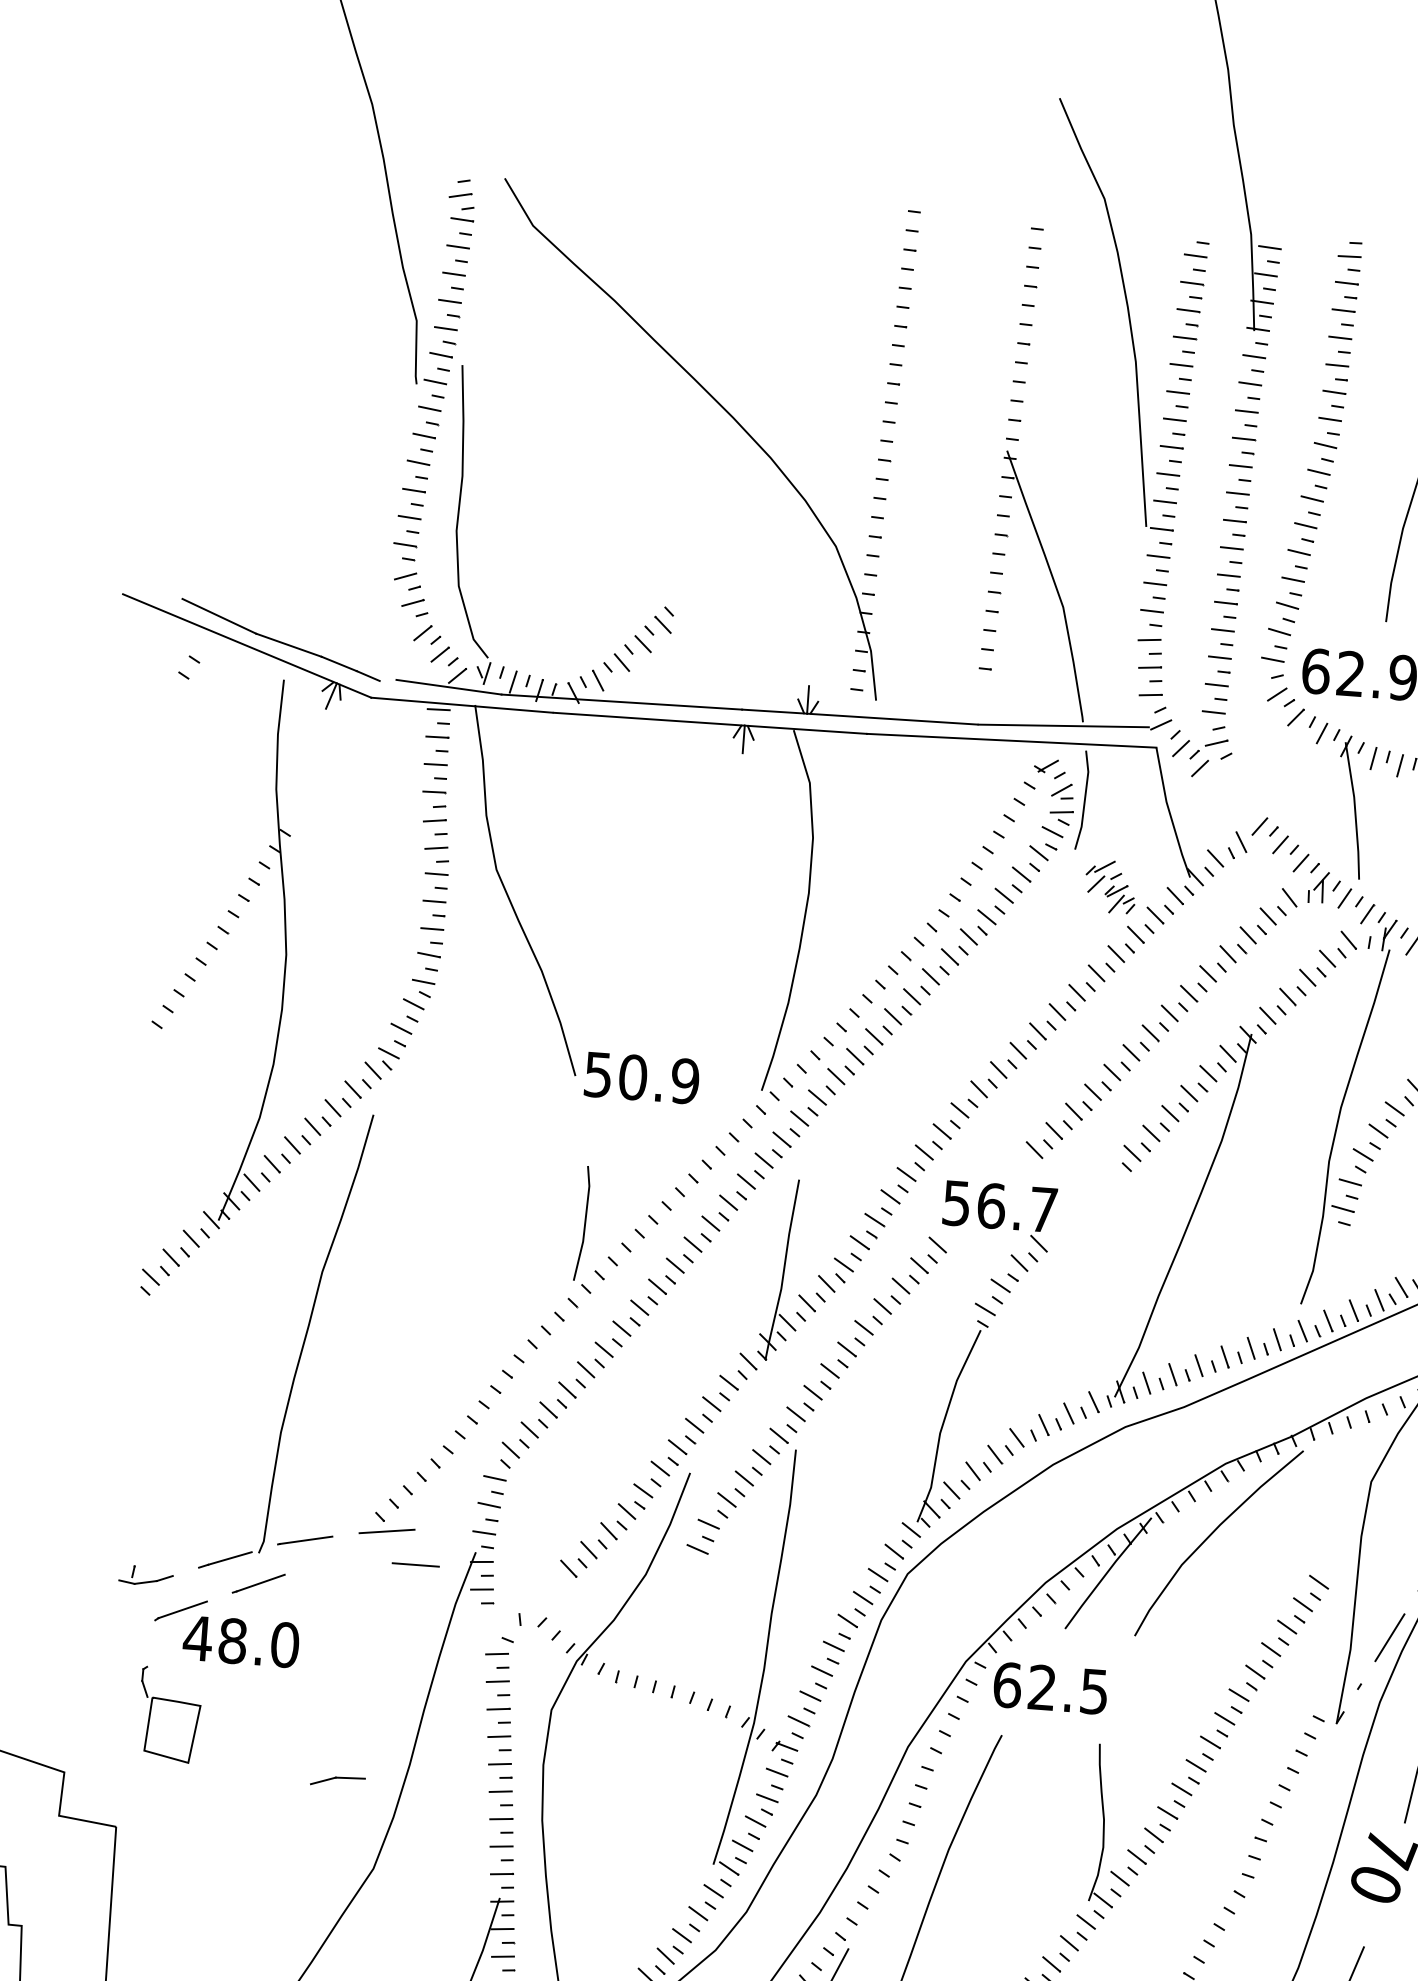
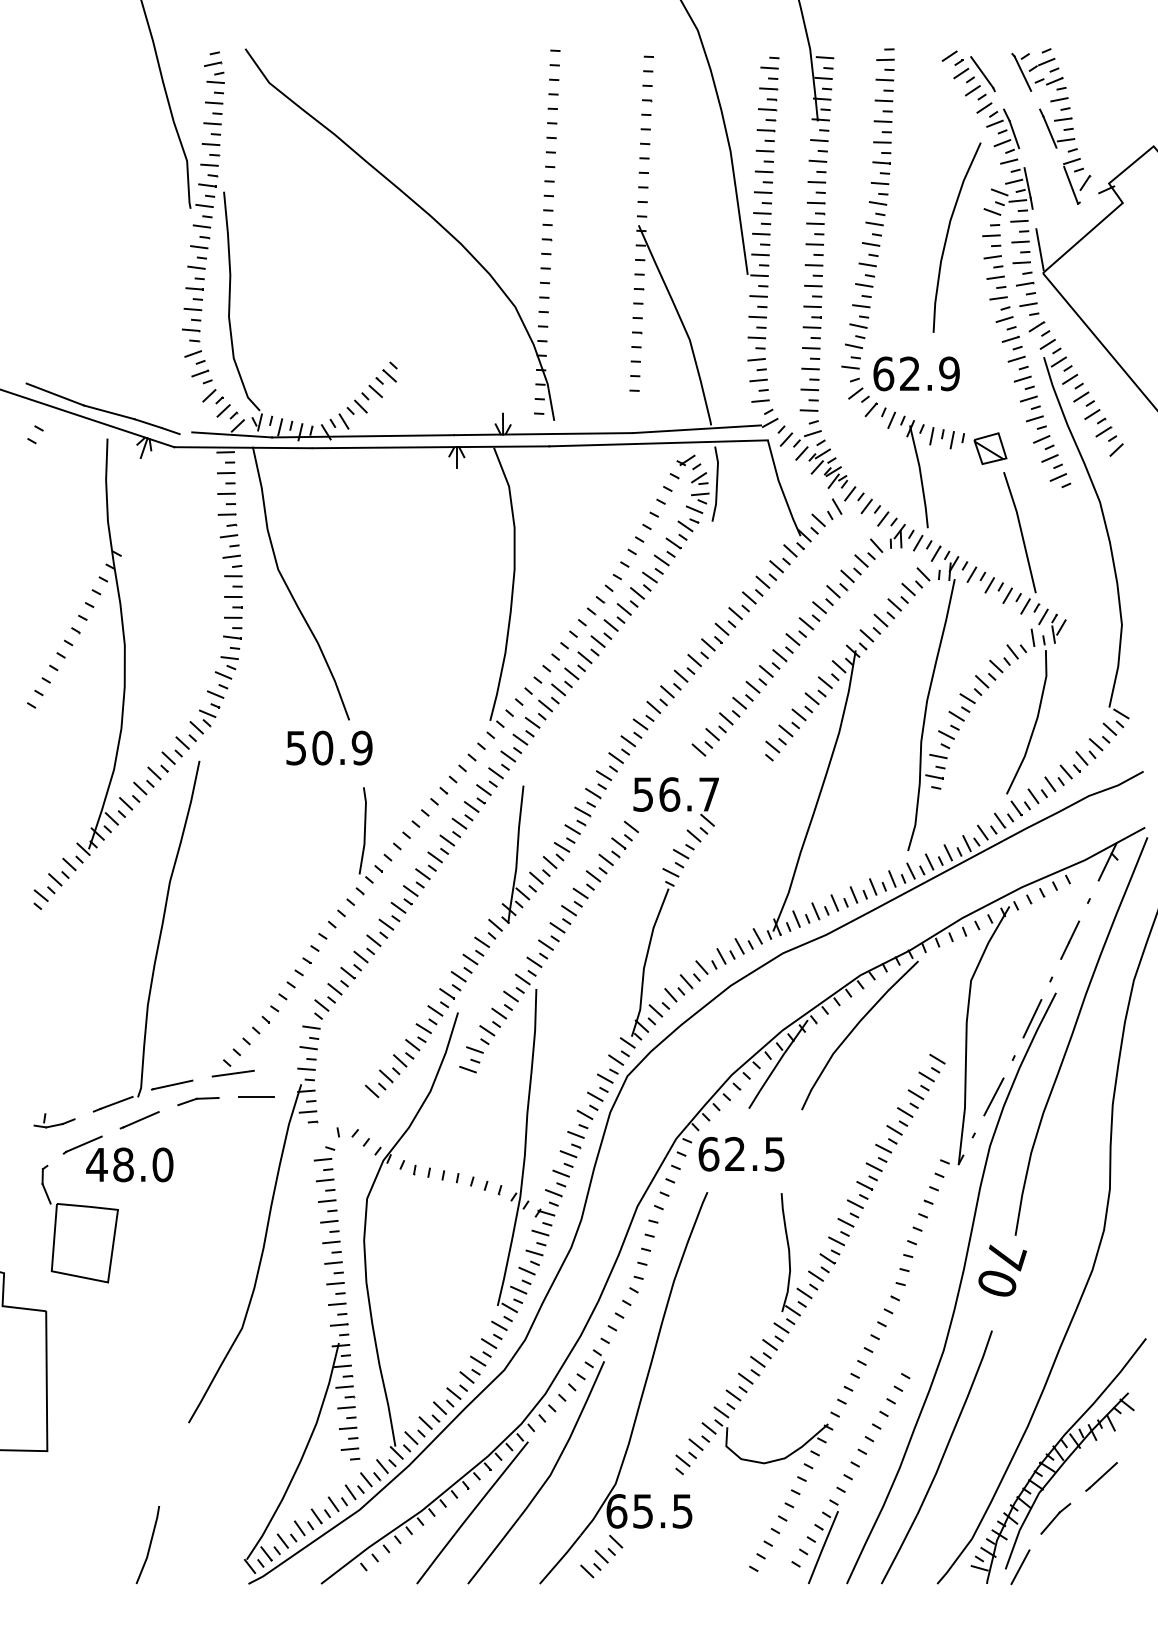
part: (1110, 886) -> (828, 468), moved
text: (642, 1077) -> (329, 747), moved
part: (168, 1714) -> (79, 1223), size x1.67
part: (337, 1781) -> (198, 1101), moved

